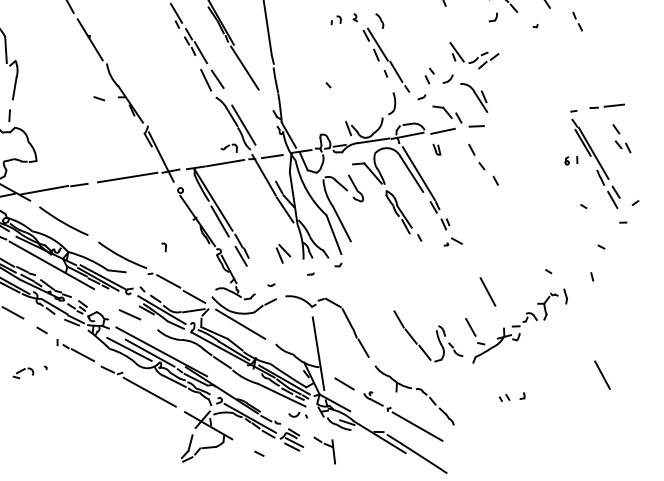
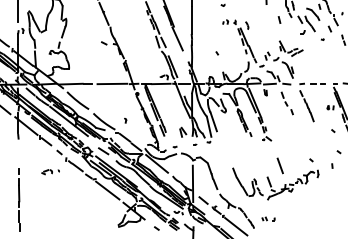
part: (533, 155) -> (312, 102), added
line: (600, 374) -> (329, 214), removed
part: (511, 395) -> (268, 218), moved

